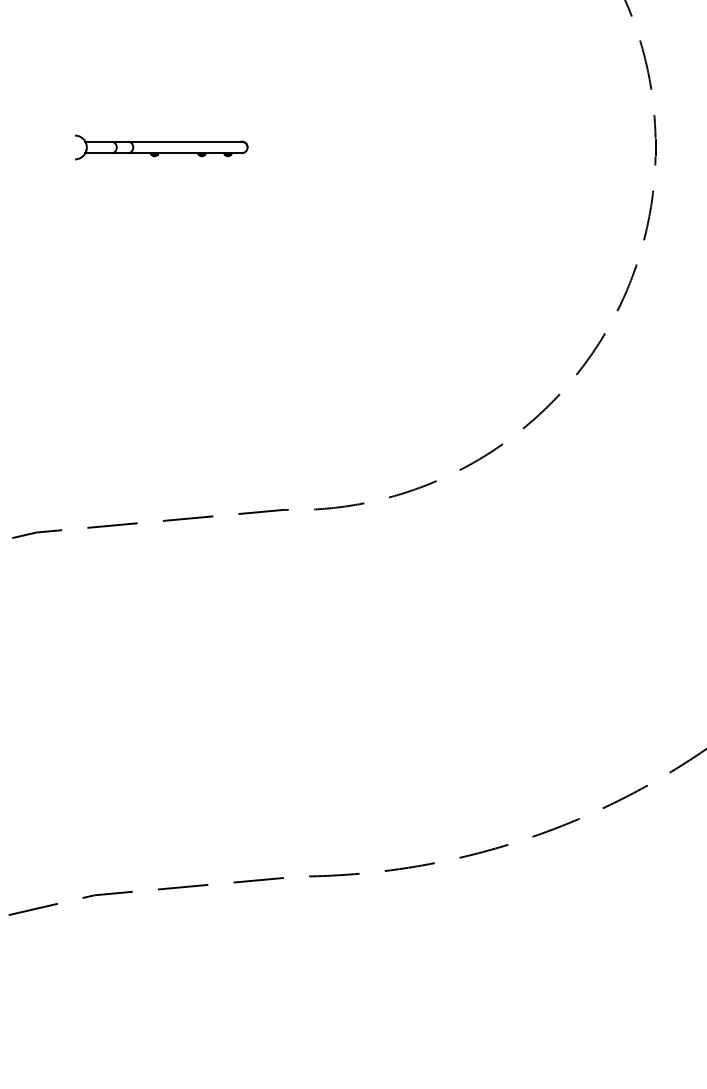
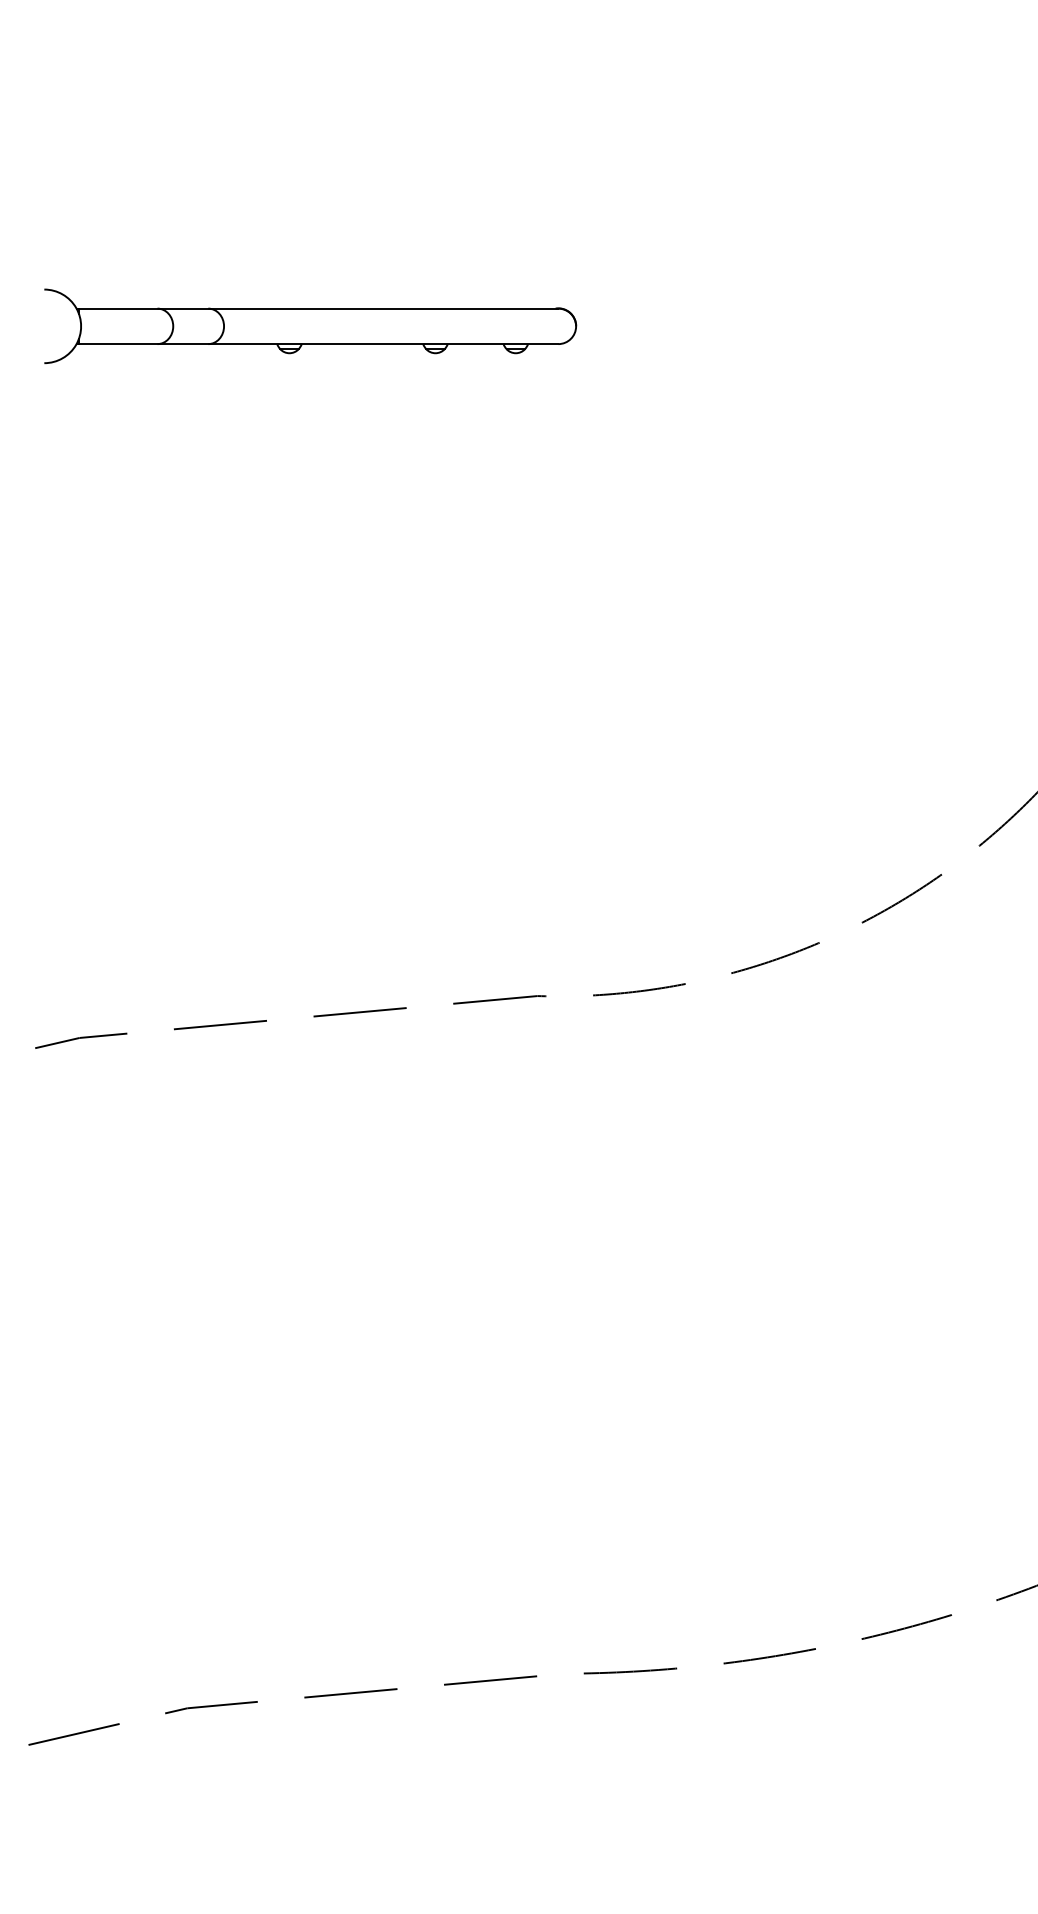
part: (161, 147) -> (310, 326), size x1.67

